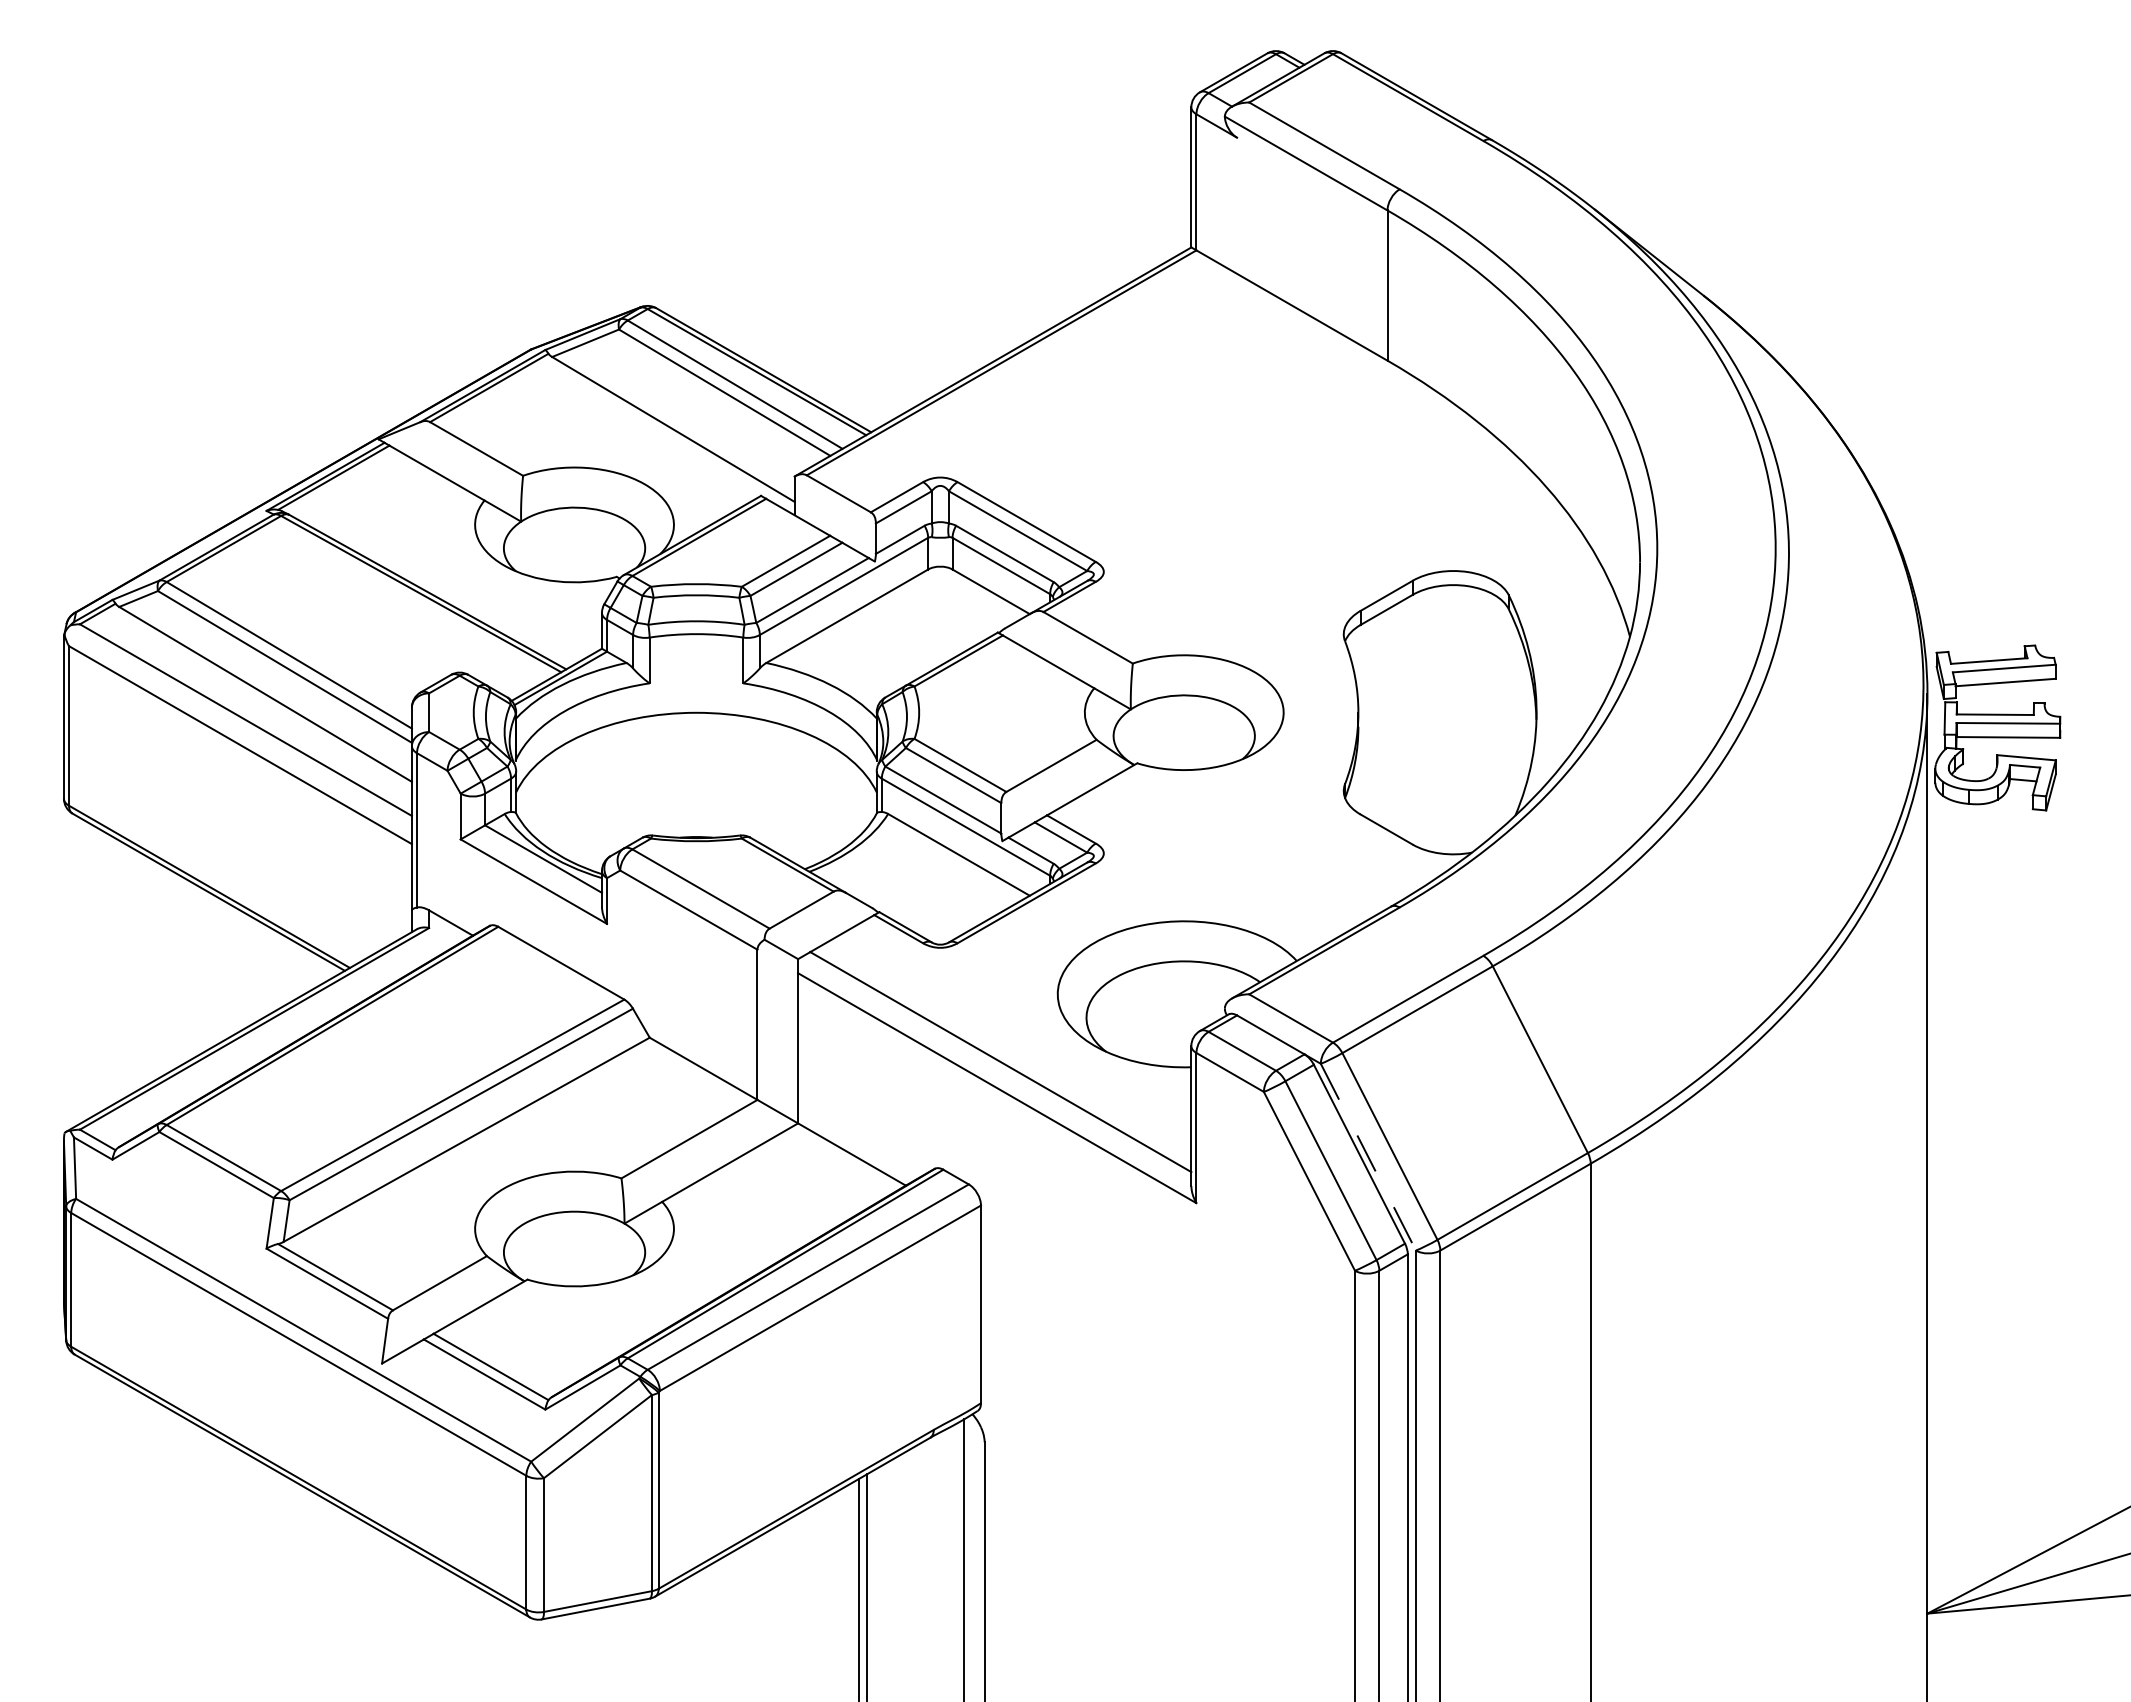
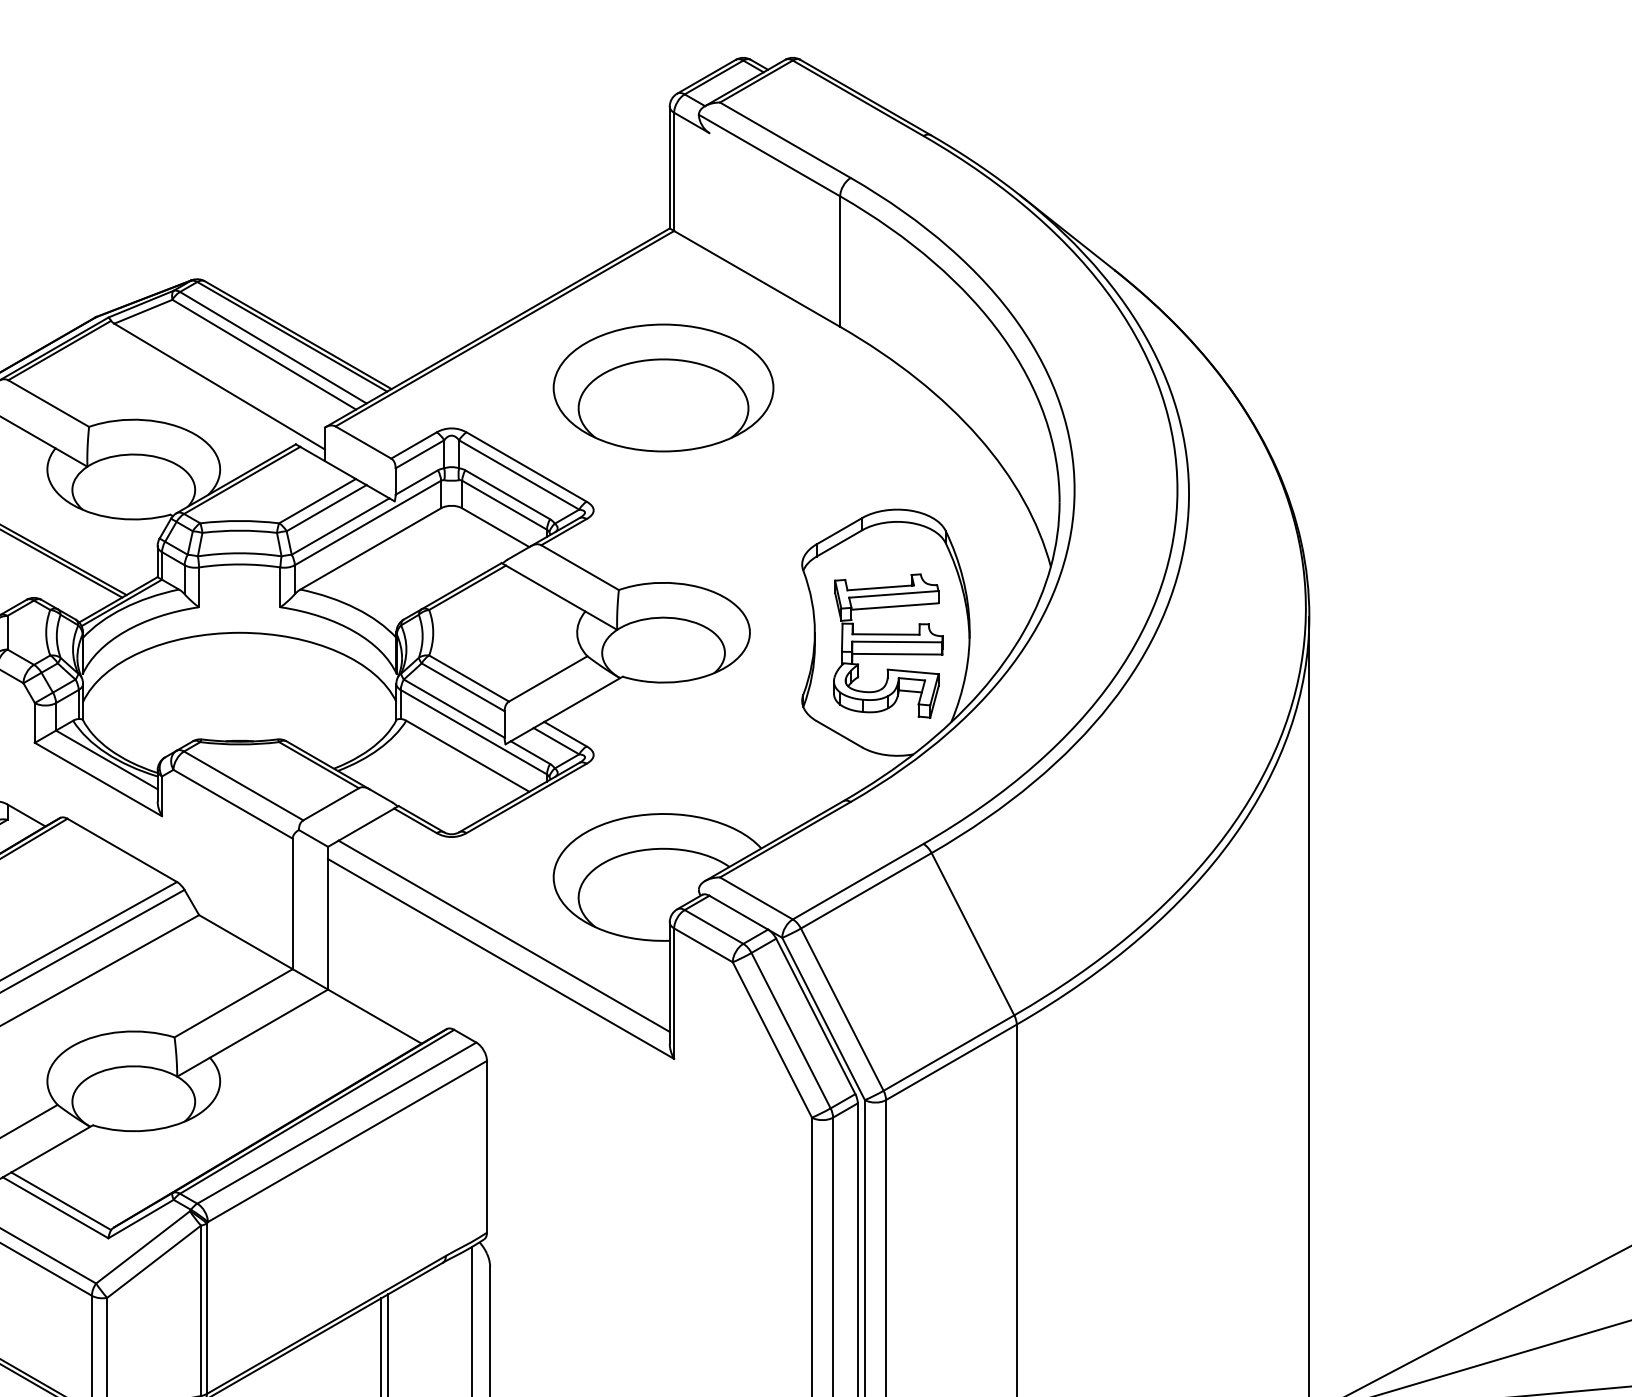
part: (1183, 430) -> (662, 387), added
part: (1997, 727) -> (887, 645), moved
line: (1368, 1157) -> (823, 1019), dashed -> solid

